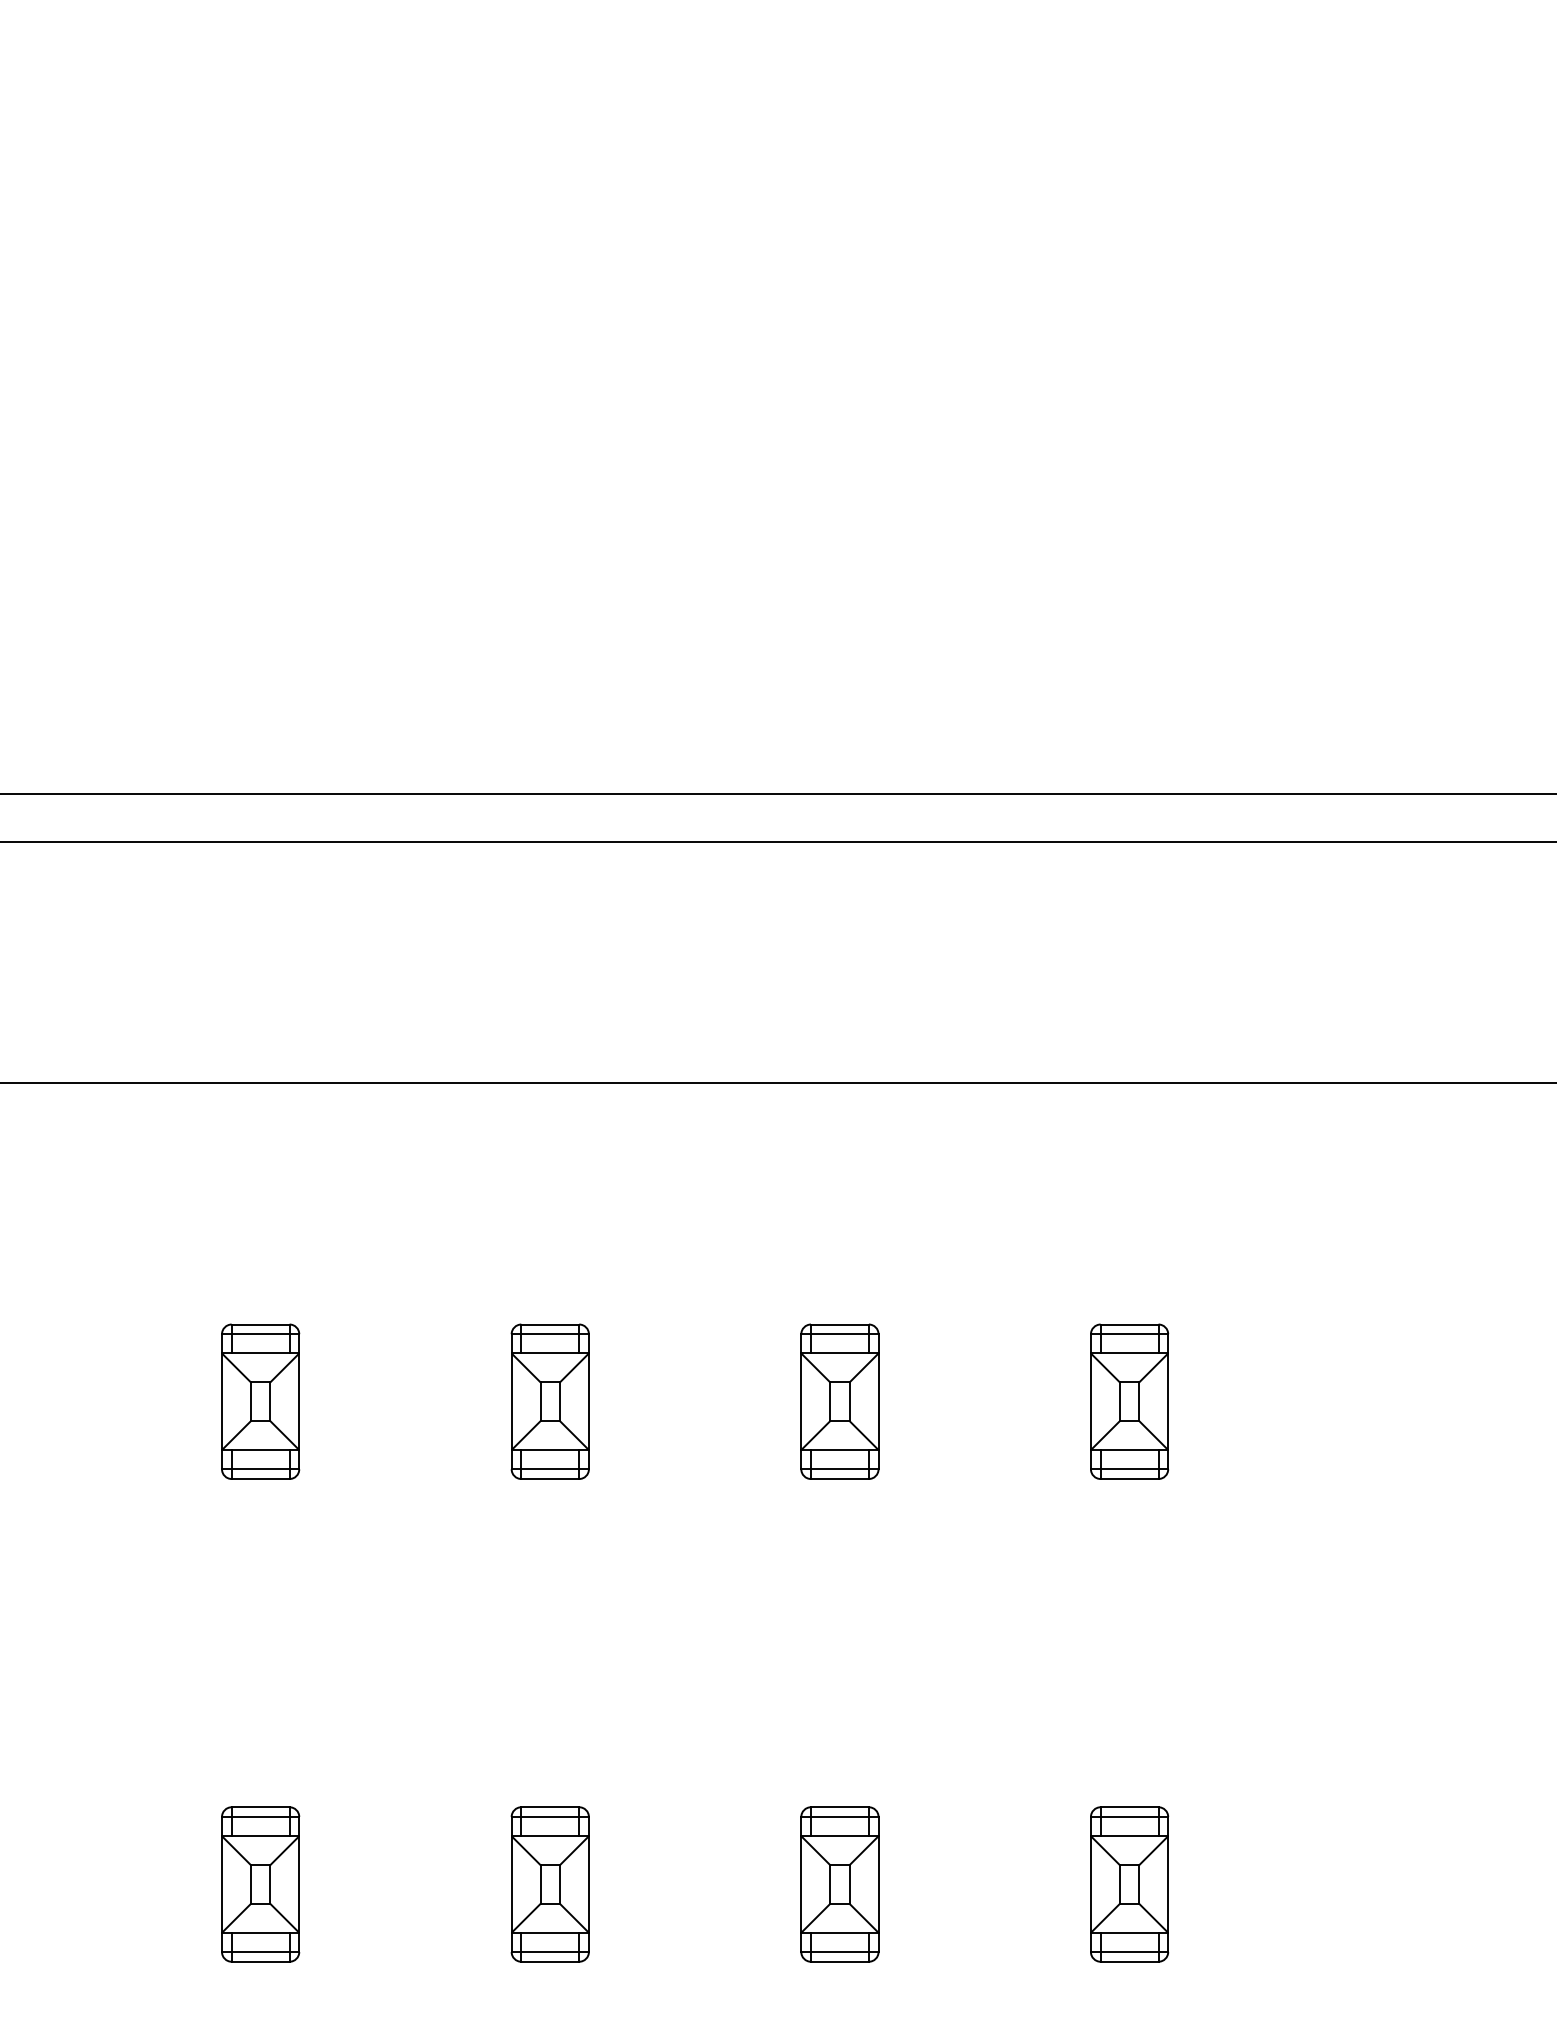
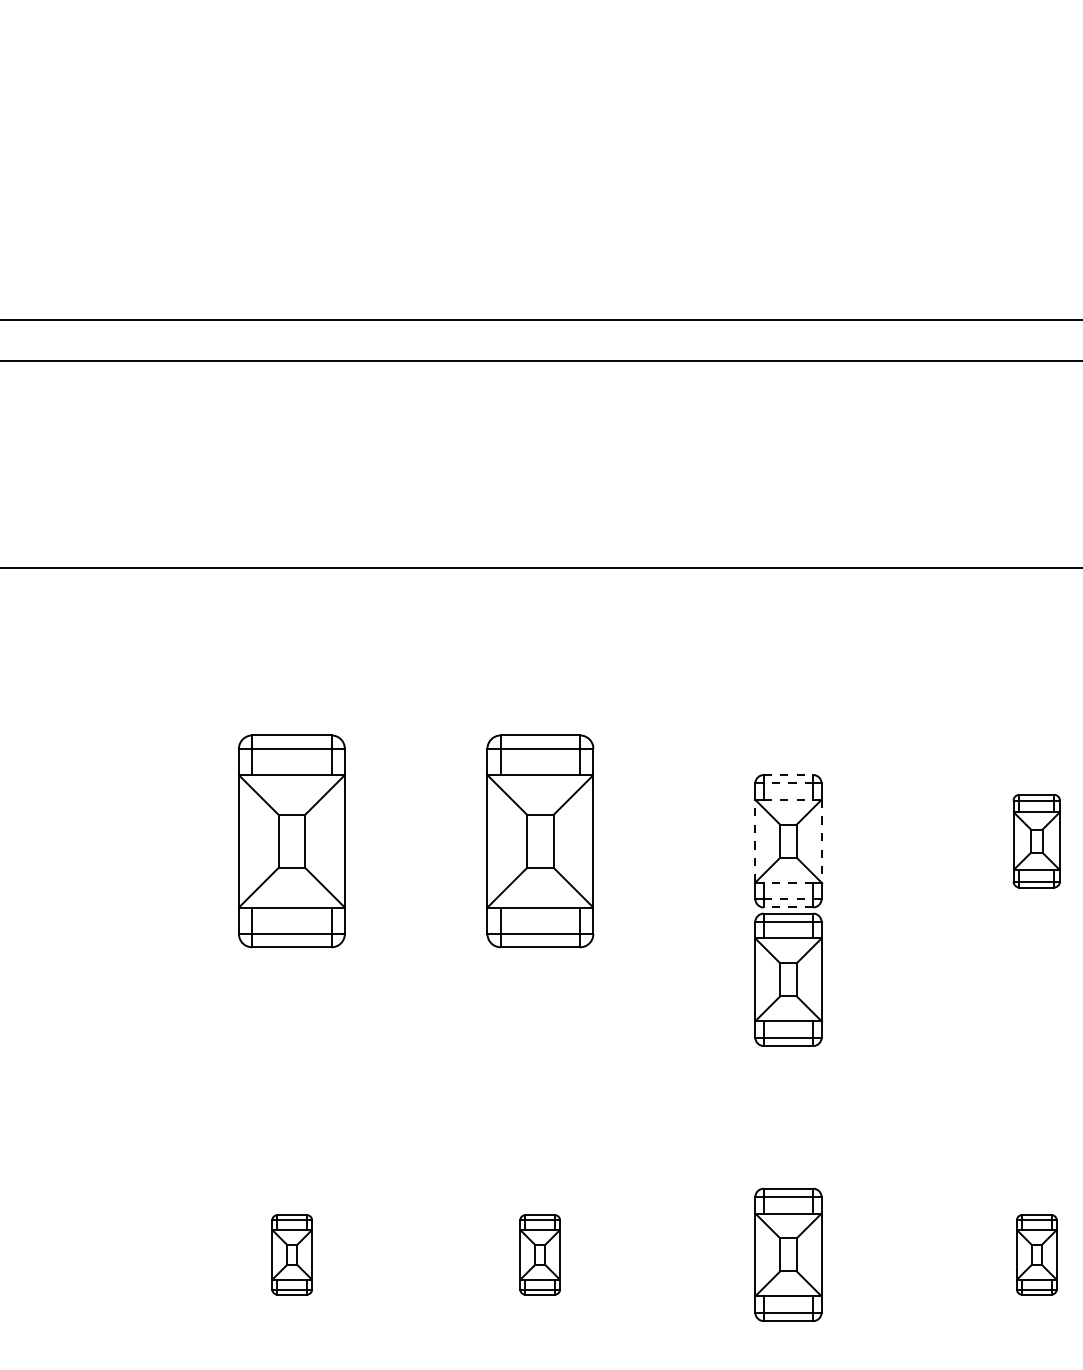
line: (839, 1324) -> (788, 775), solid -> dashed
line: (839, 1334) -> (788, 783), solid -> dashed
line: (839, 1353) -> (788, 799), solid -> dashed
part: (260, 1401) -> (291, 841), size x1.6
part: (549, 1401) -> (539, 841), size x1.6
line: (801, 1401) -> (755, 841), solid -> dashed
part: (1129, 1401) -> (1036, 841), size x0.7
line: (878, 1402) -> (821, 841), solid -> dashed
line: (839, 1450) -> (788, 883), solid -> dashed
line: (839, 1469) -> (788, 899), solid -> dashed
line: (839, 1479) -> (788, 907), solid -> dashed
part: (839, 1563) -> (788, 979), added
part: (260, 1884) -> (291, 1254), size x0.6
part: (549, 1884) -> (539, 1254), size x0.6
part: (1129, 1884) -> (1036, 1254), size x0.6

